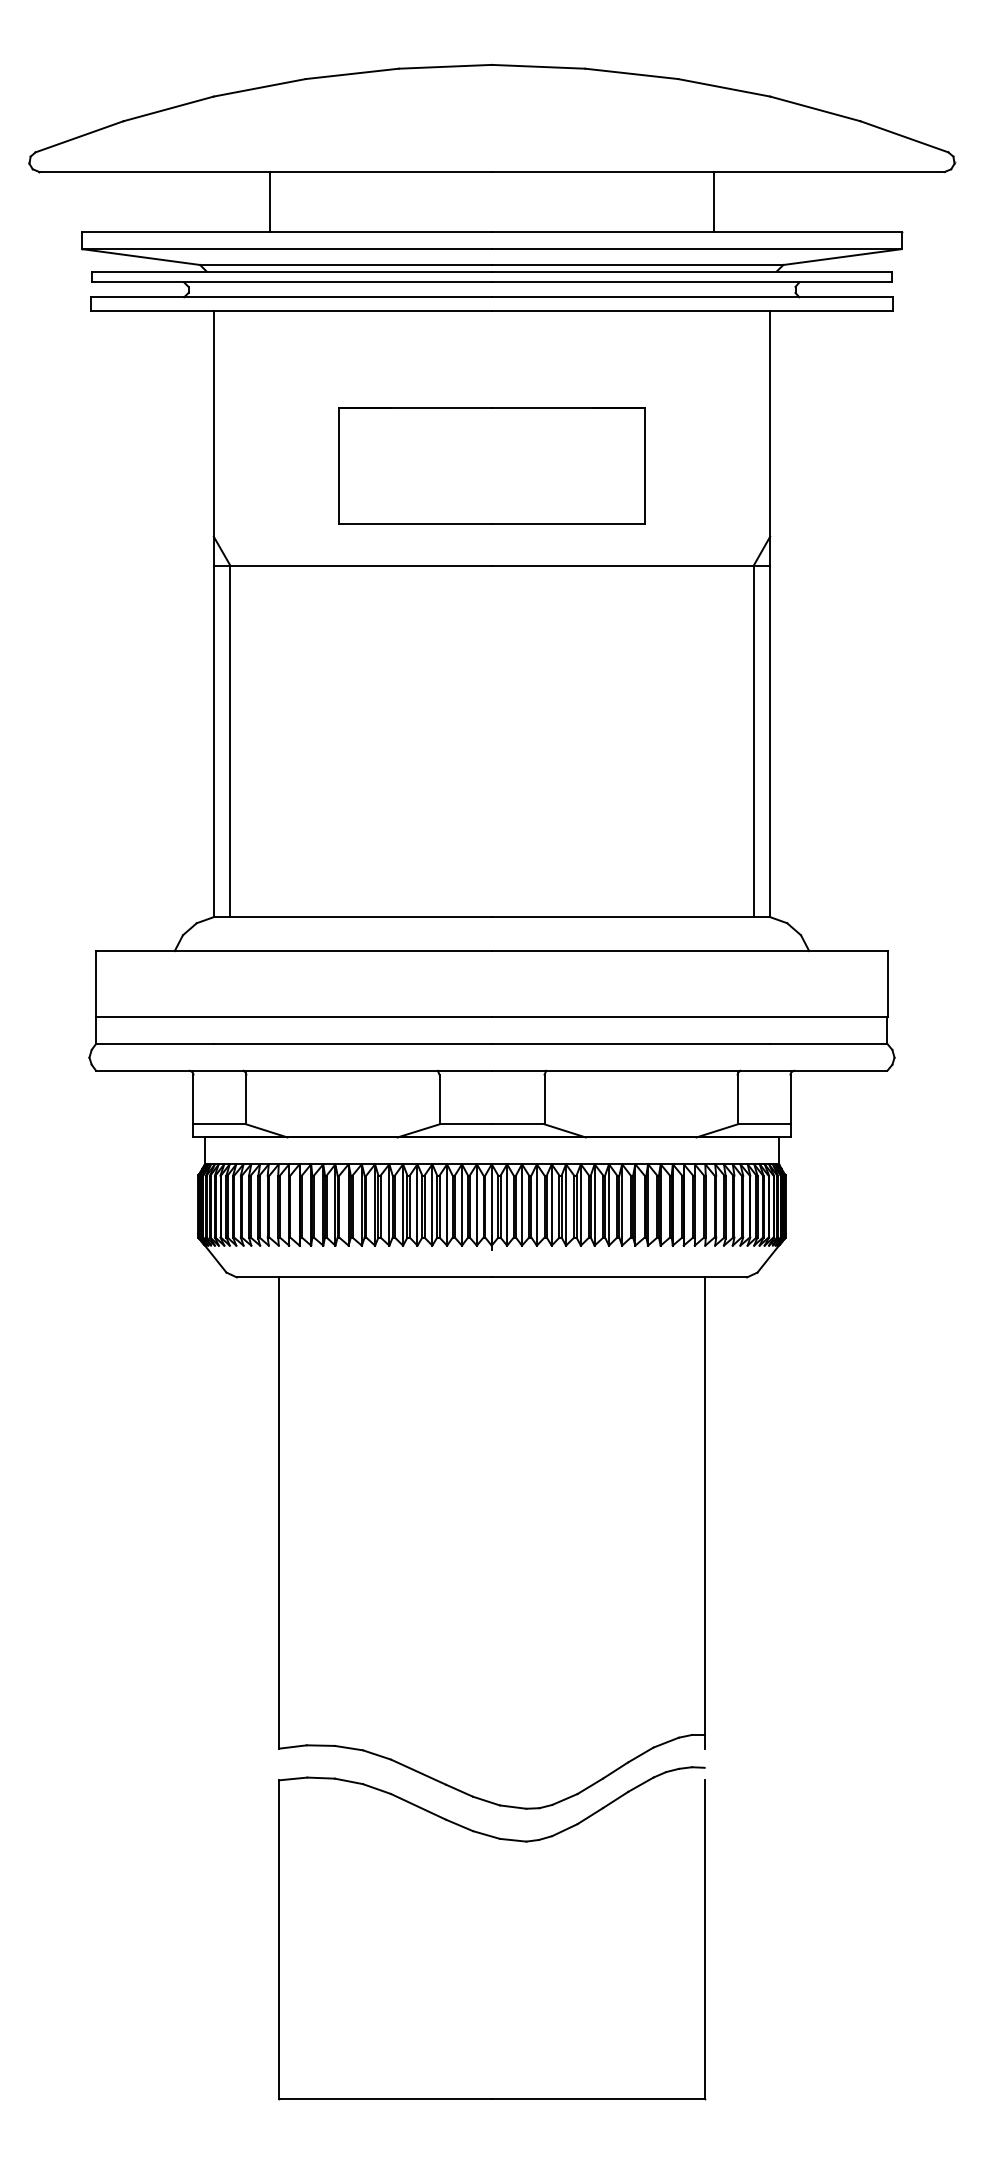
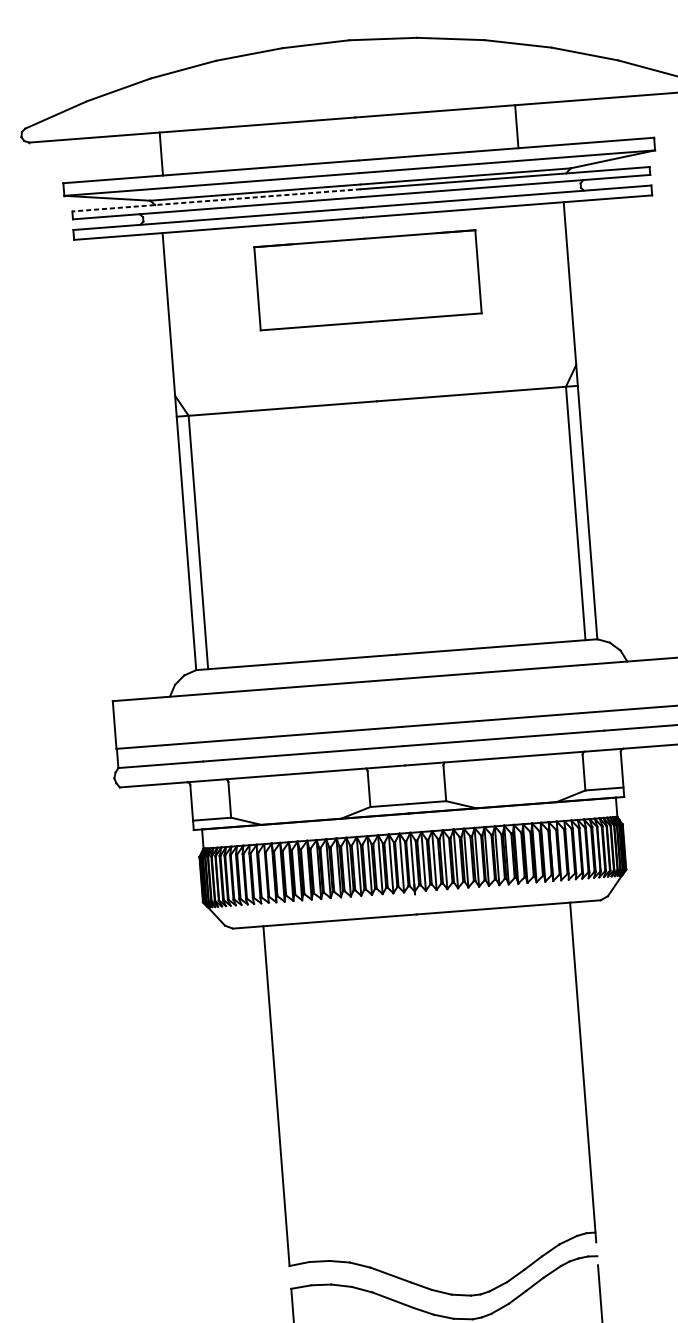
line: (270, 201) -> (161, 153), moved
line: (291, 271) -> (216, 200), solid -> dashed
part: (491, 465) -> (367, 280), moved

